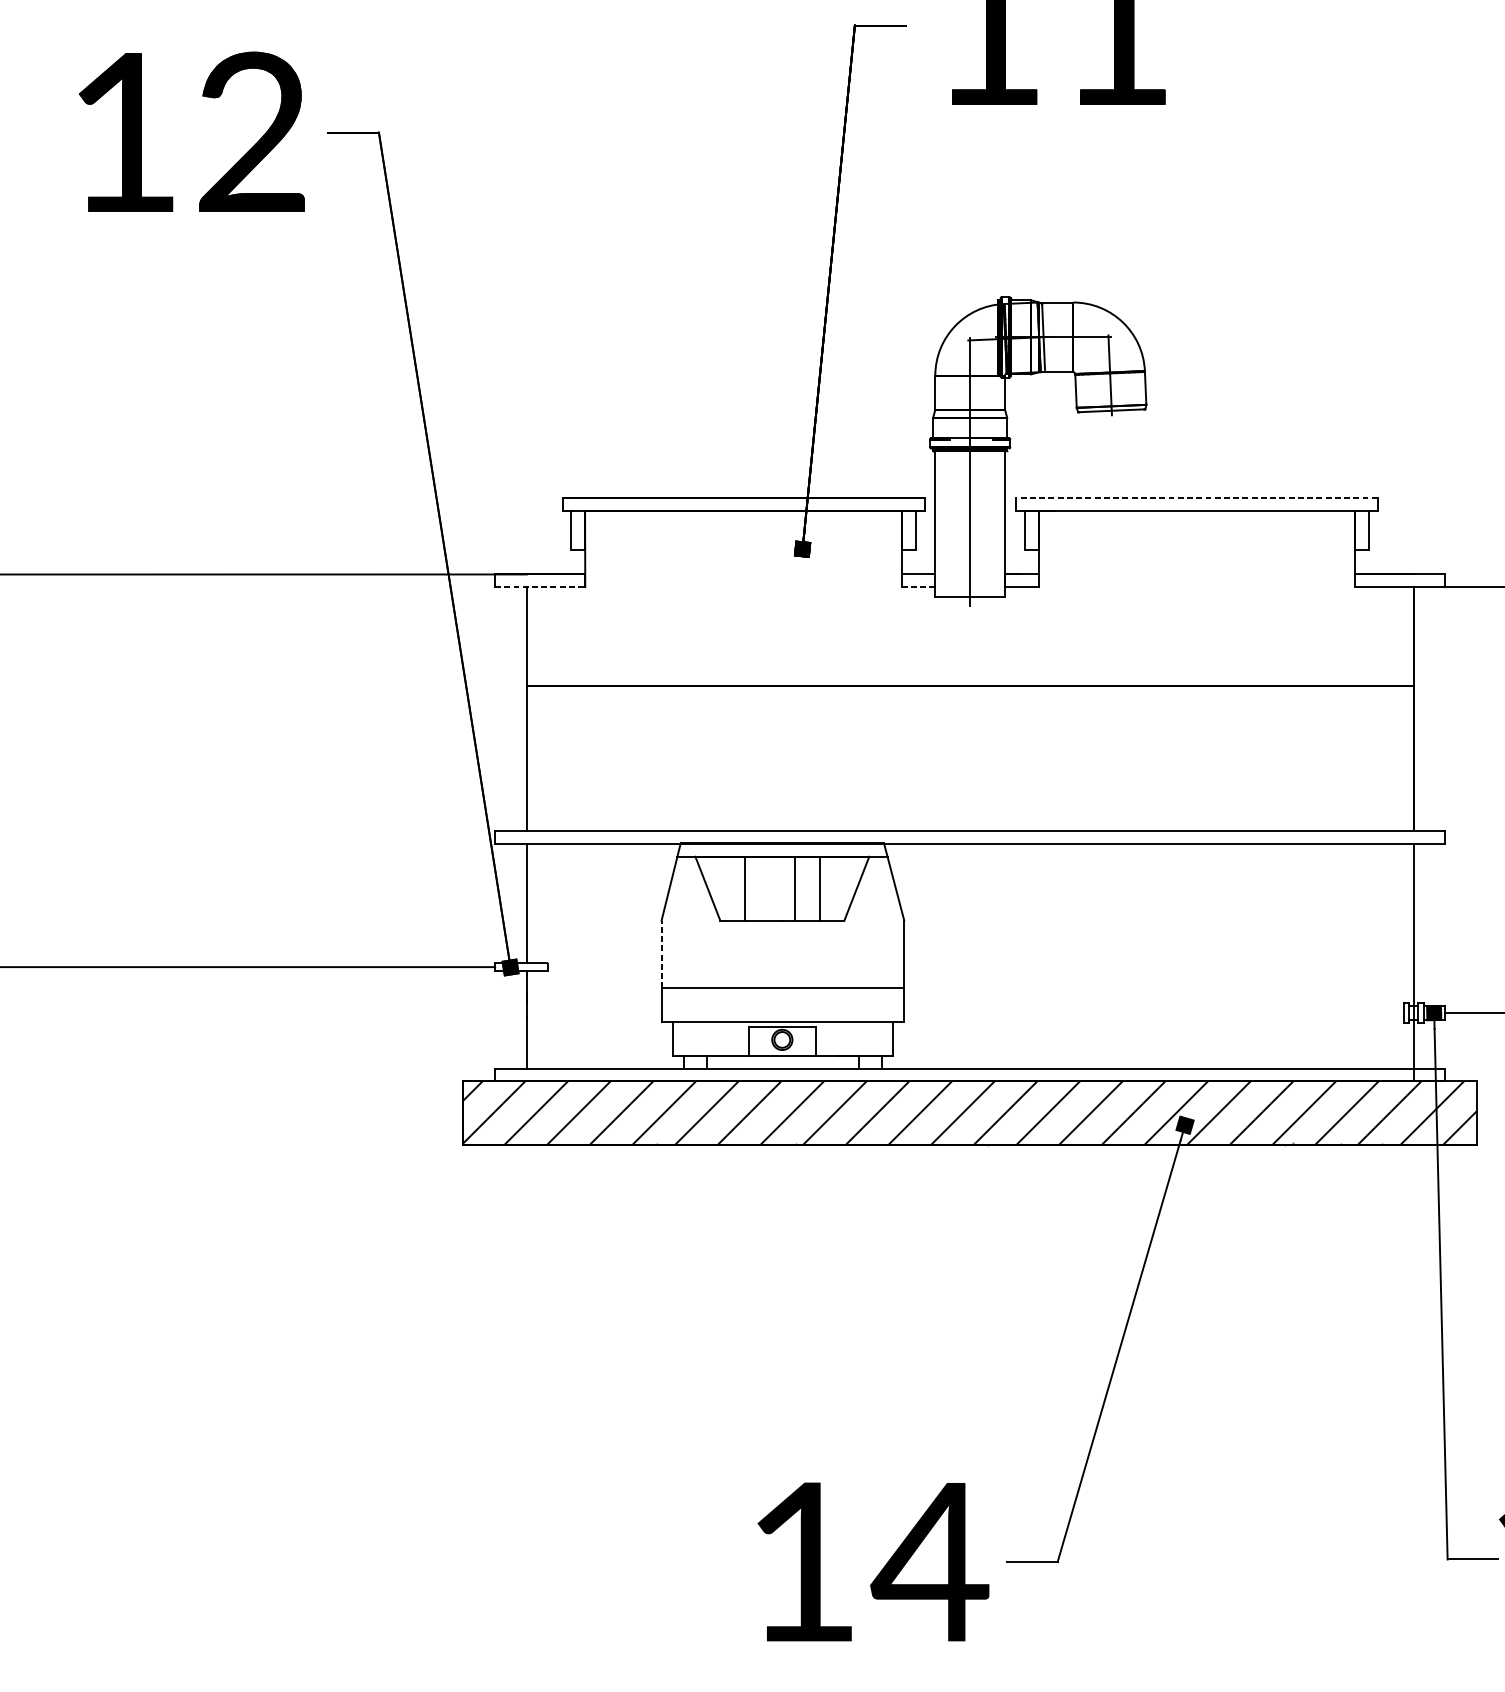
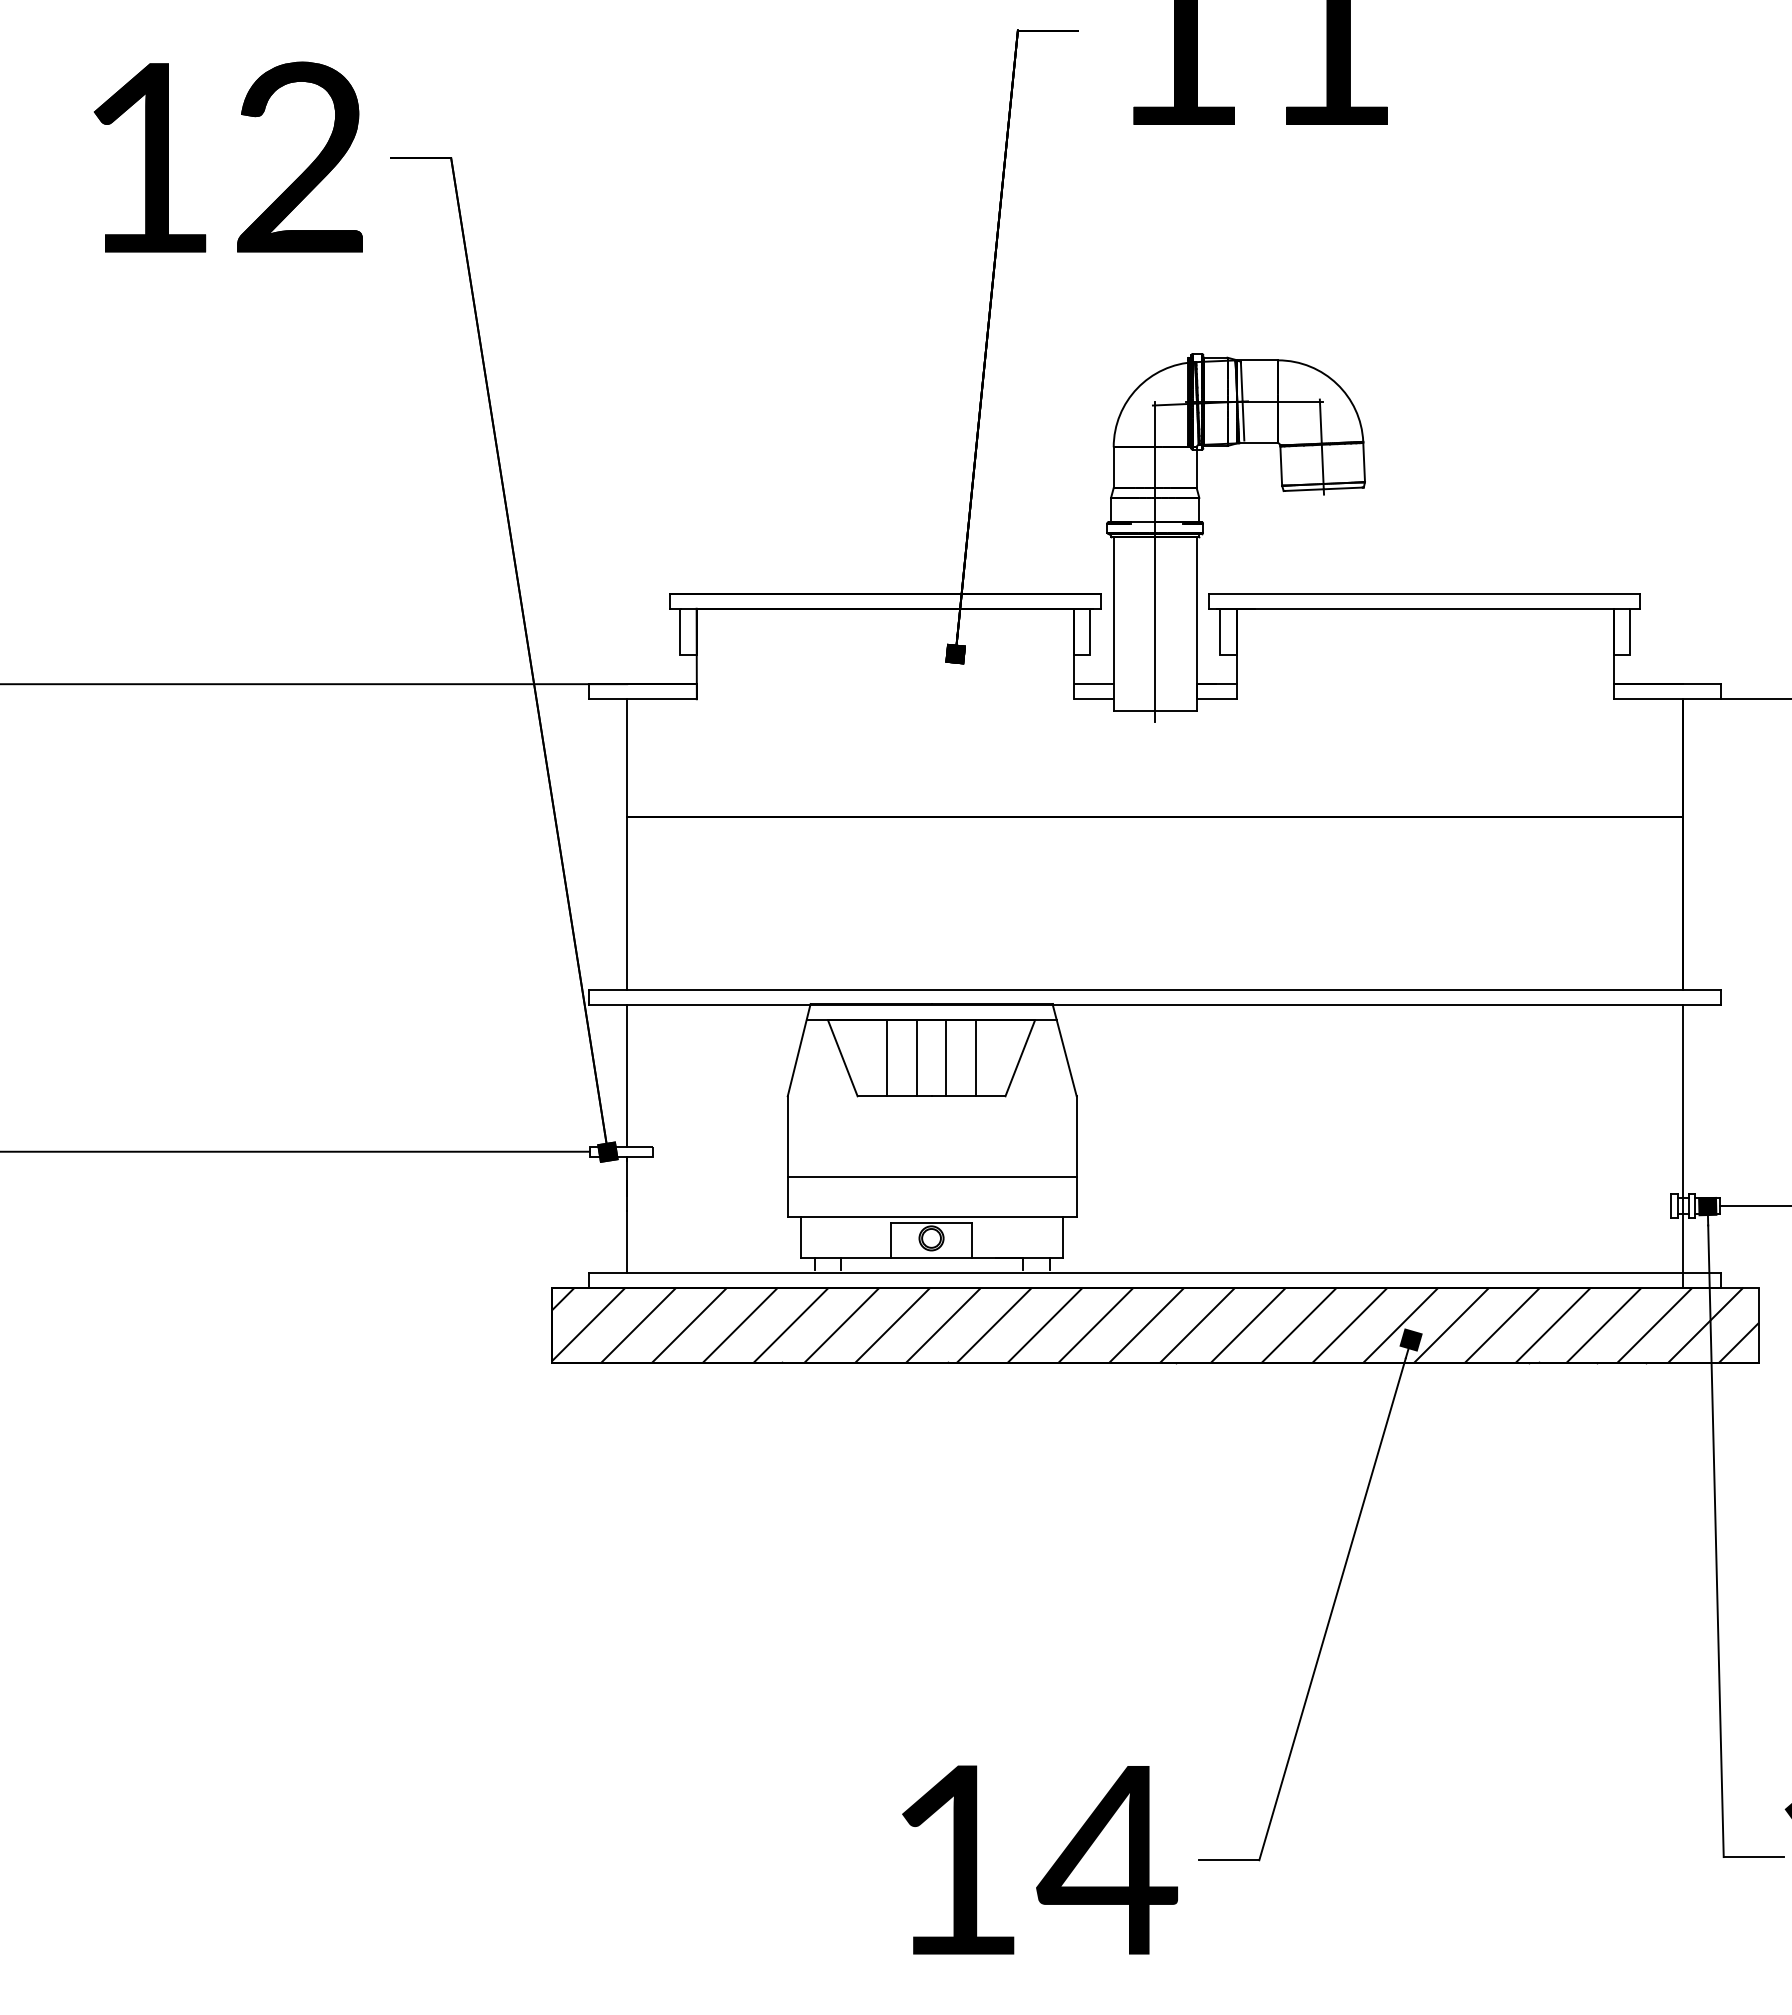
line: (1196, 498) -> (1424, 593), dashed -> solid
line: (540, 587) -> (643, 699), dashed -> solid
line: (918, 587) -> (1093, 699), dashed -> solid
line: (769, 888) -> (916, 1058), added
line: (661, 954) -> (787, 1136), dashed -> solid

